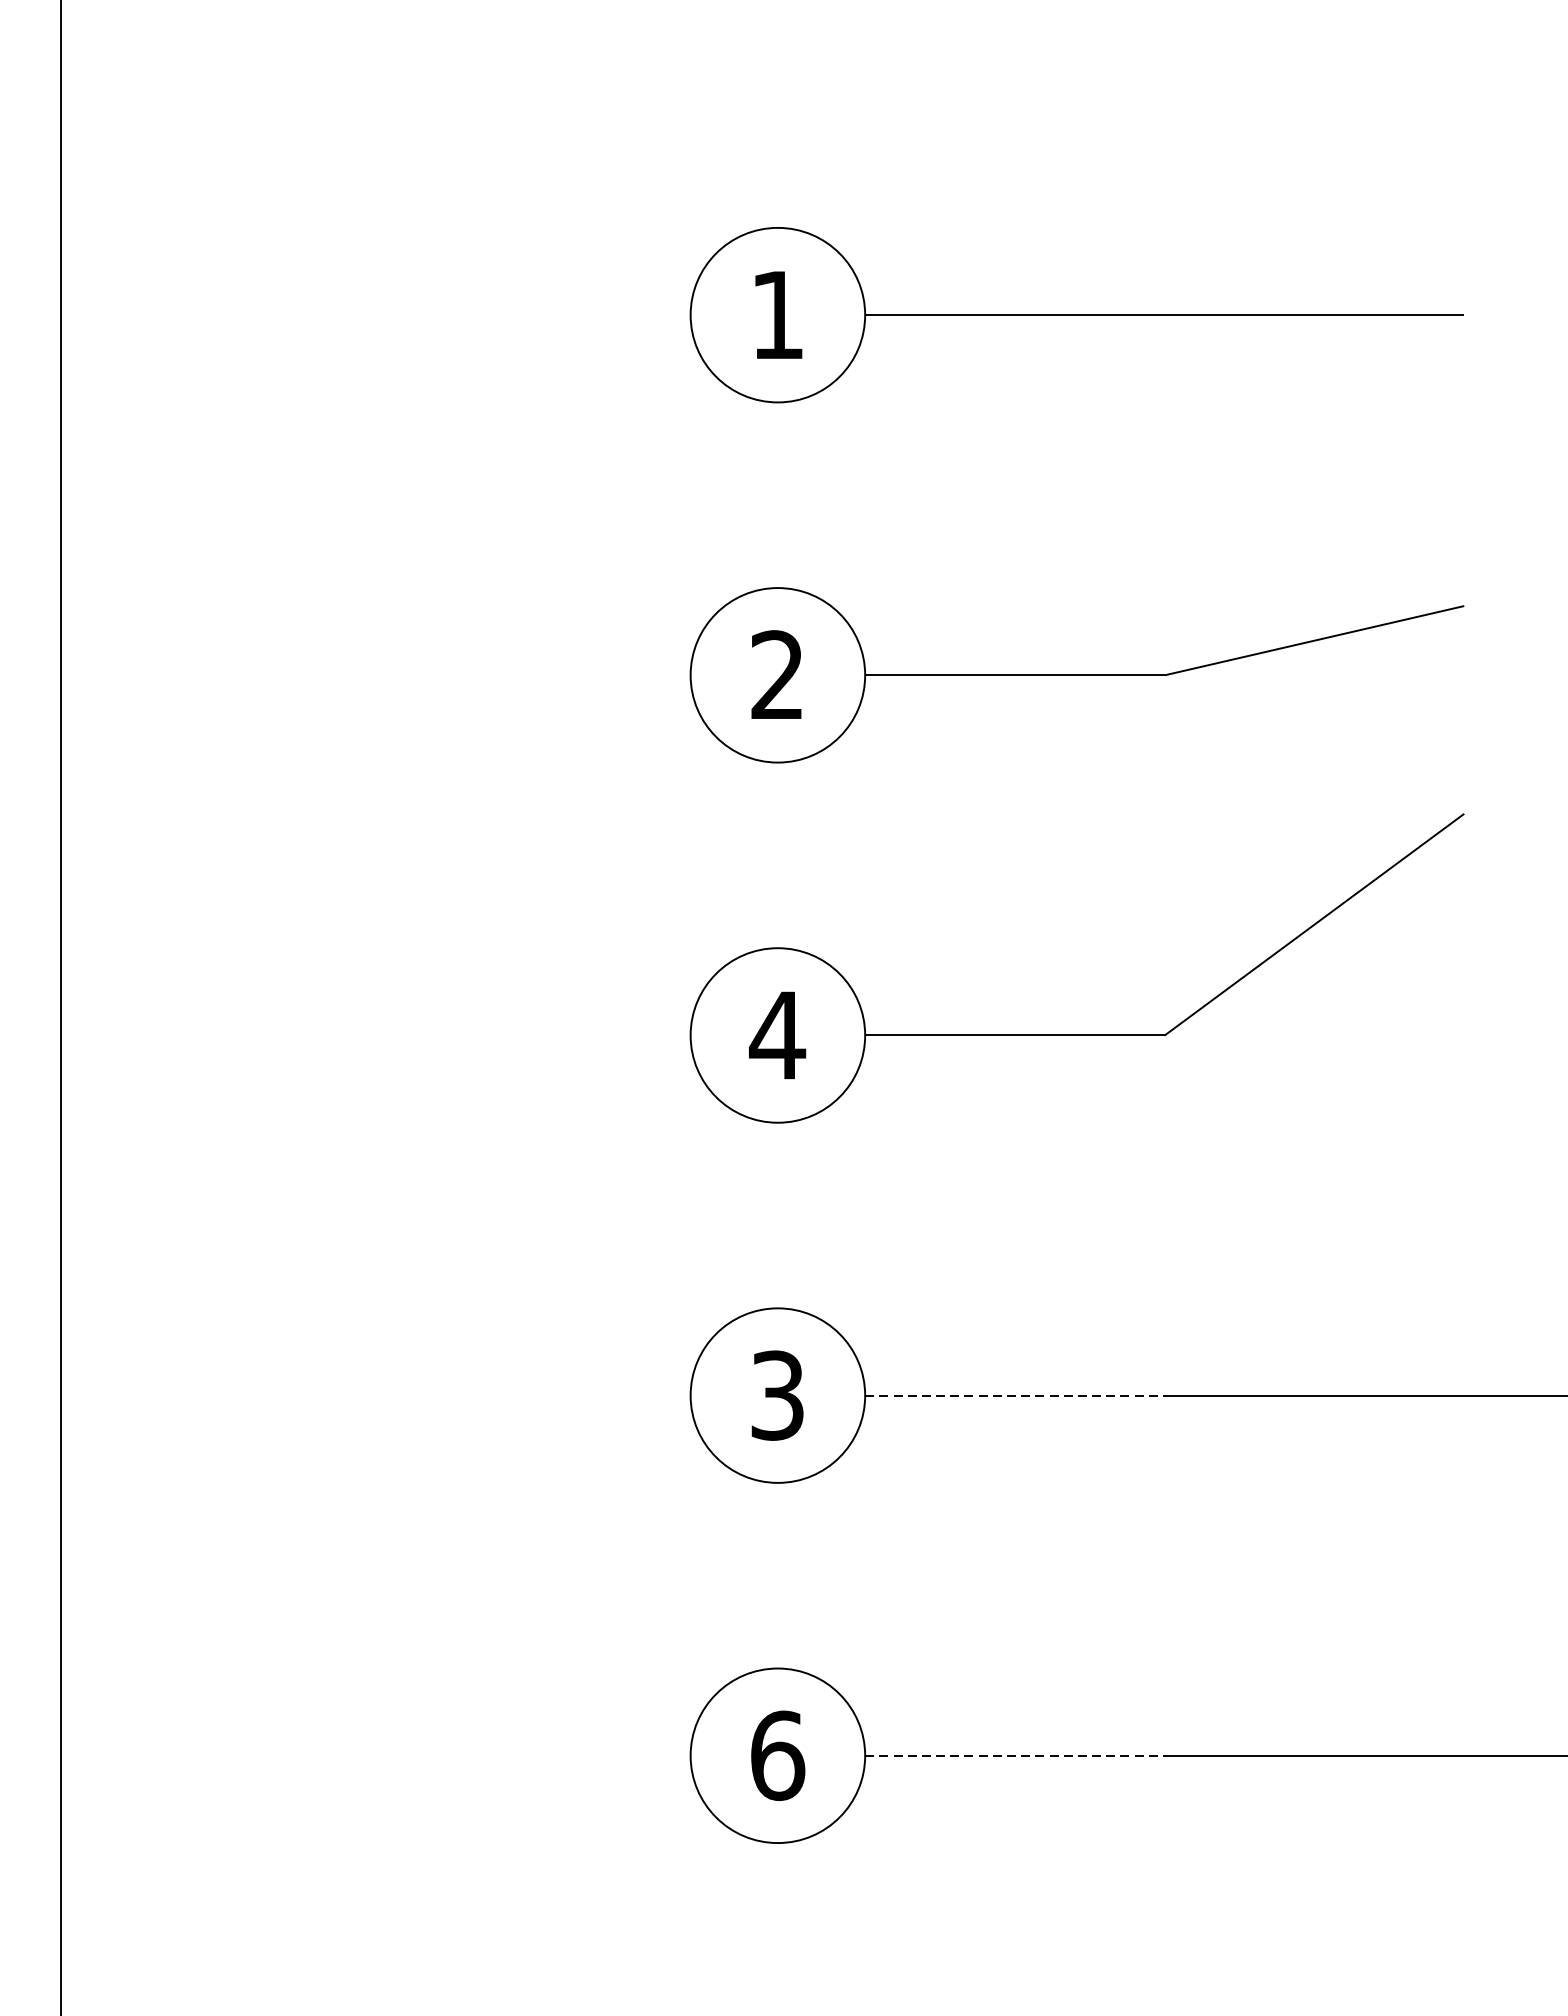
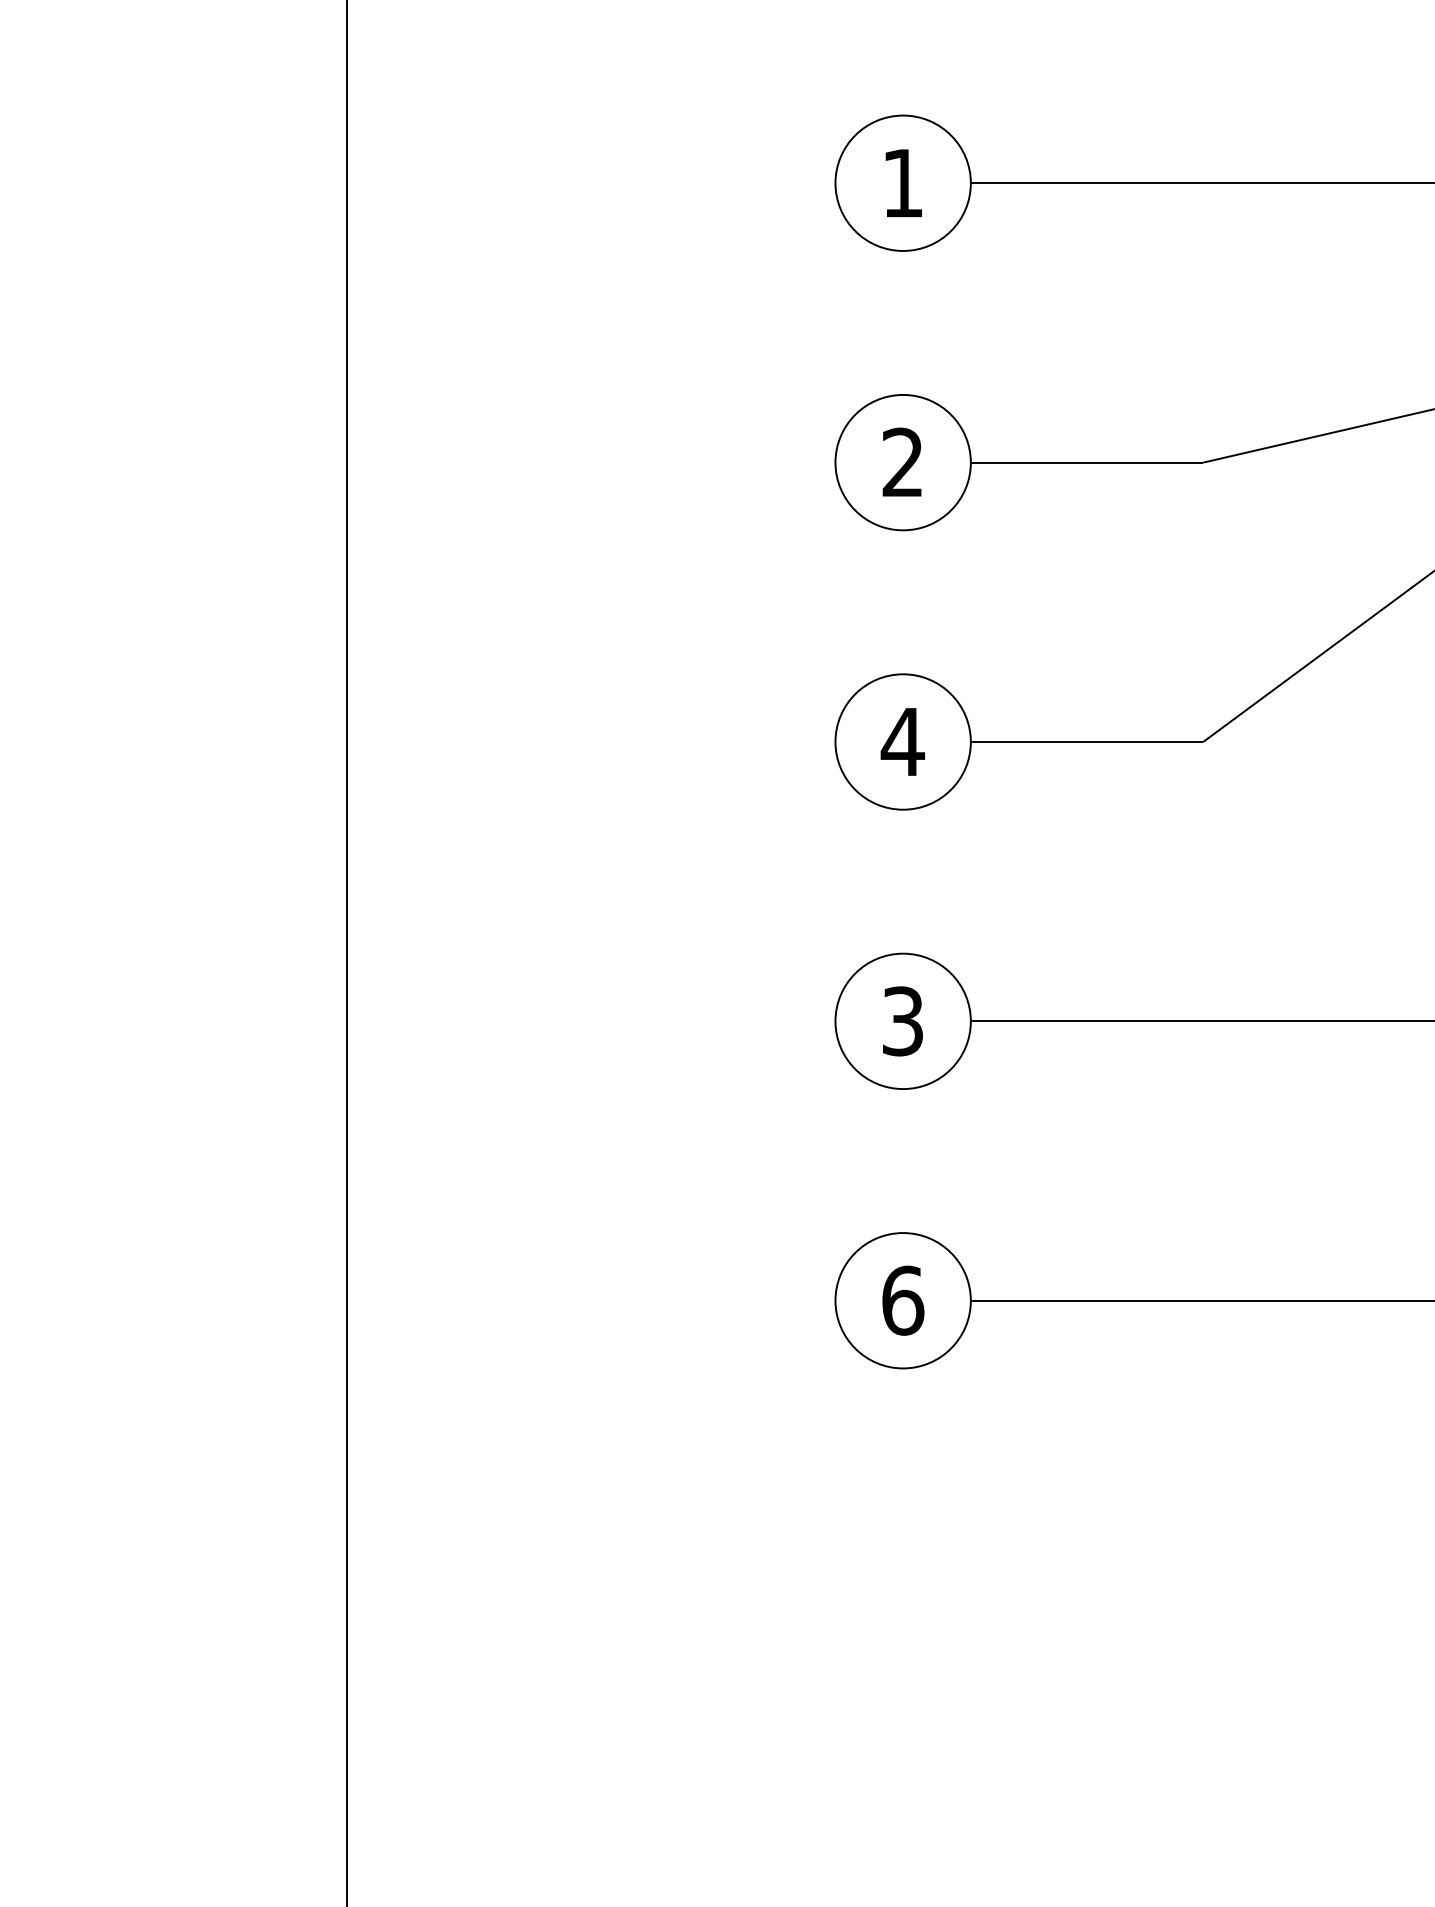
line: (1015, 1395) -> (1087, 1021), dashed -> solid
line: (1015, 1755) -> (1087, 1300), dashed -> solid

